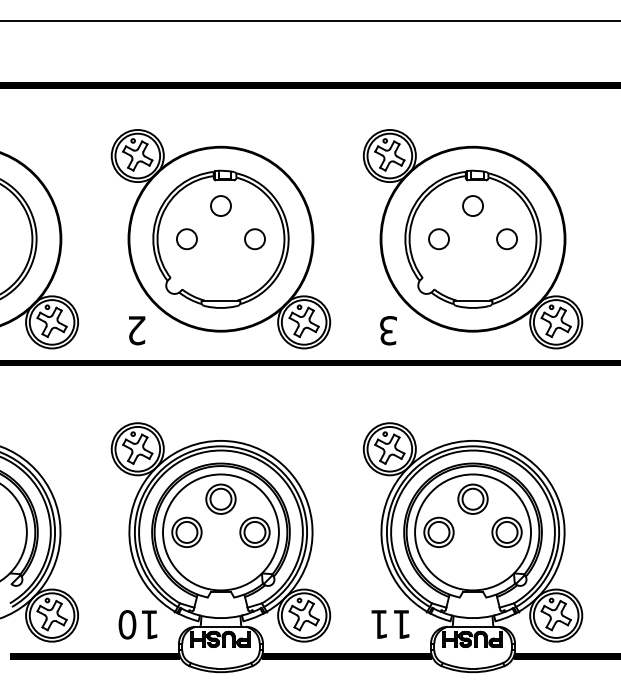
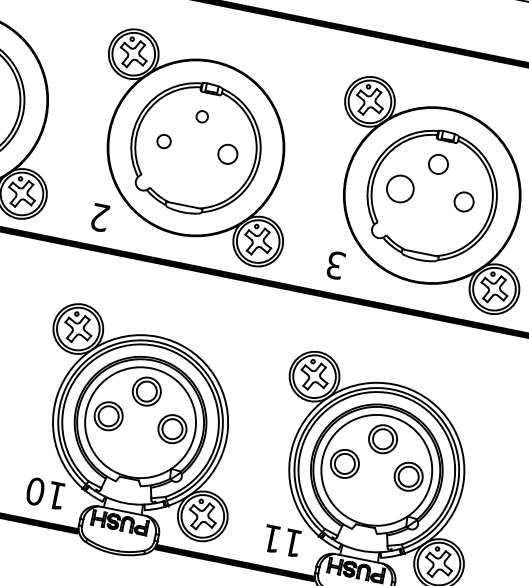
circle: (220, 205) -> (201, 116), size x0.6
circle: (186, 239) -> (163, 141), size x0.7
circle: (438, 239) -> (399, 189), size x1.4

